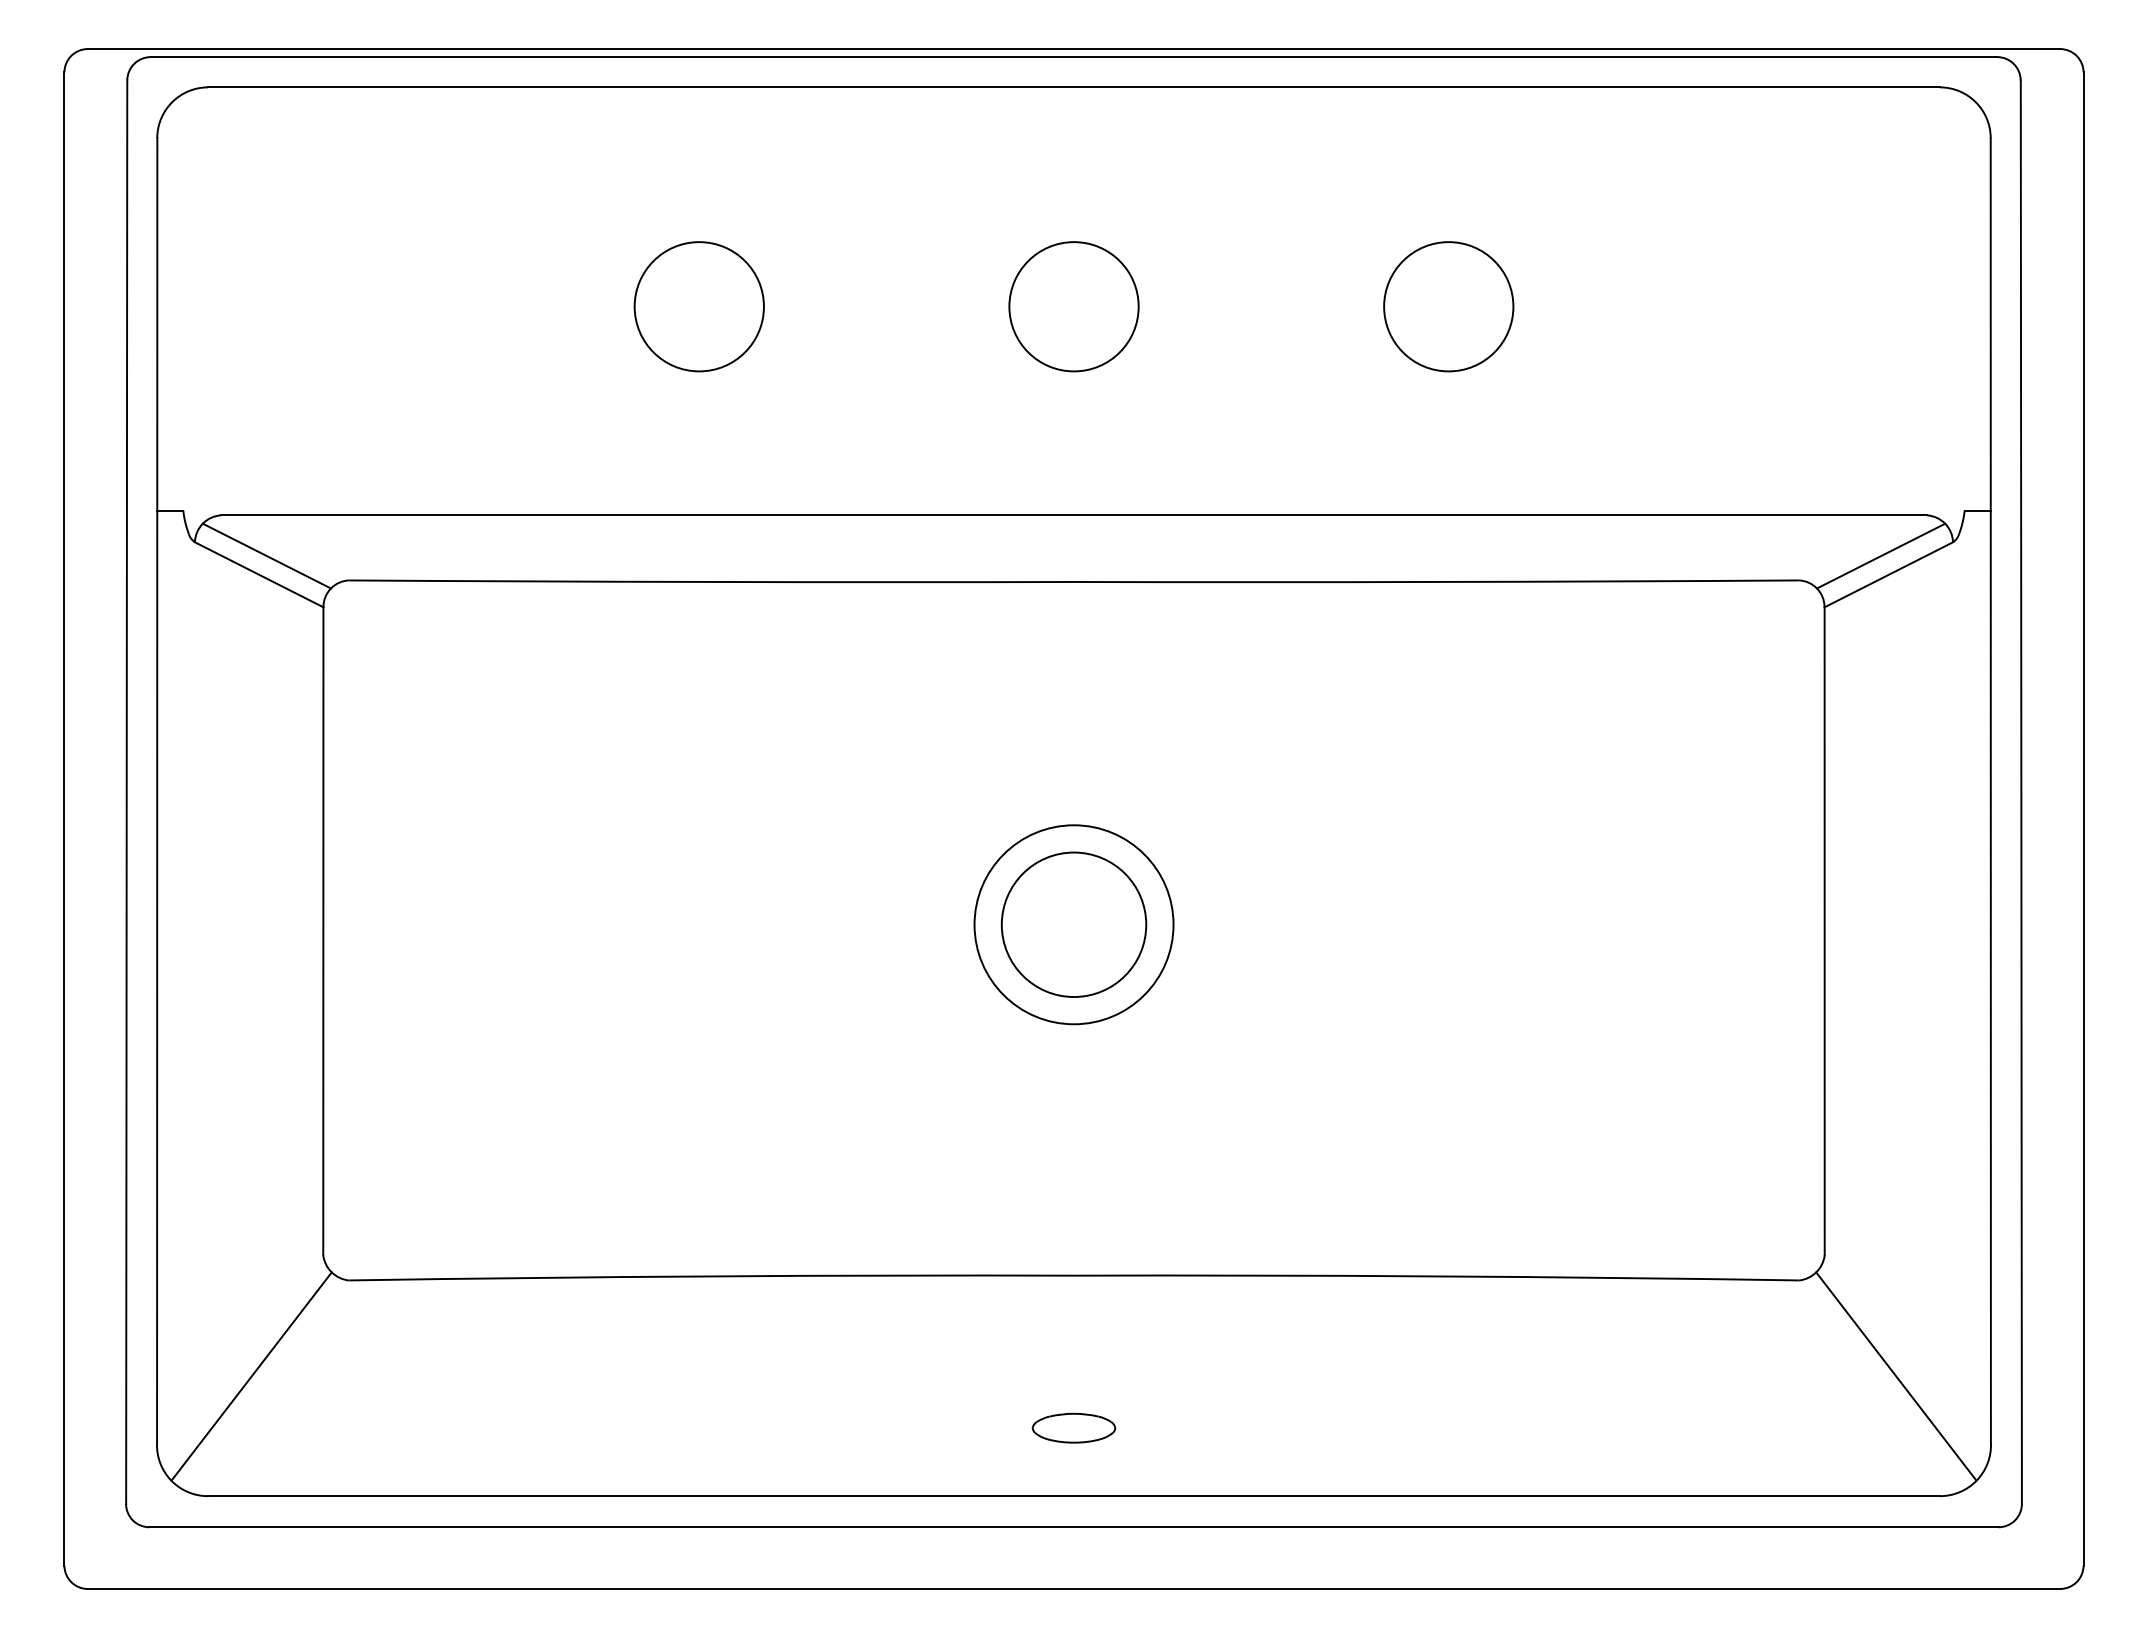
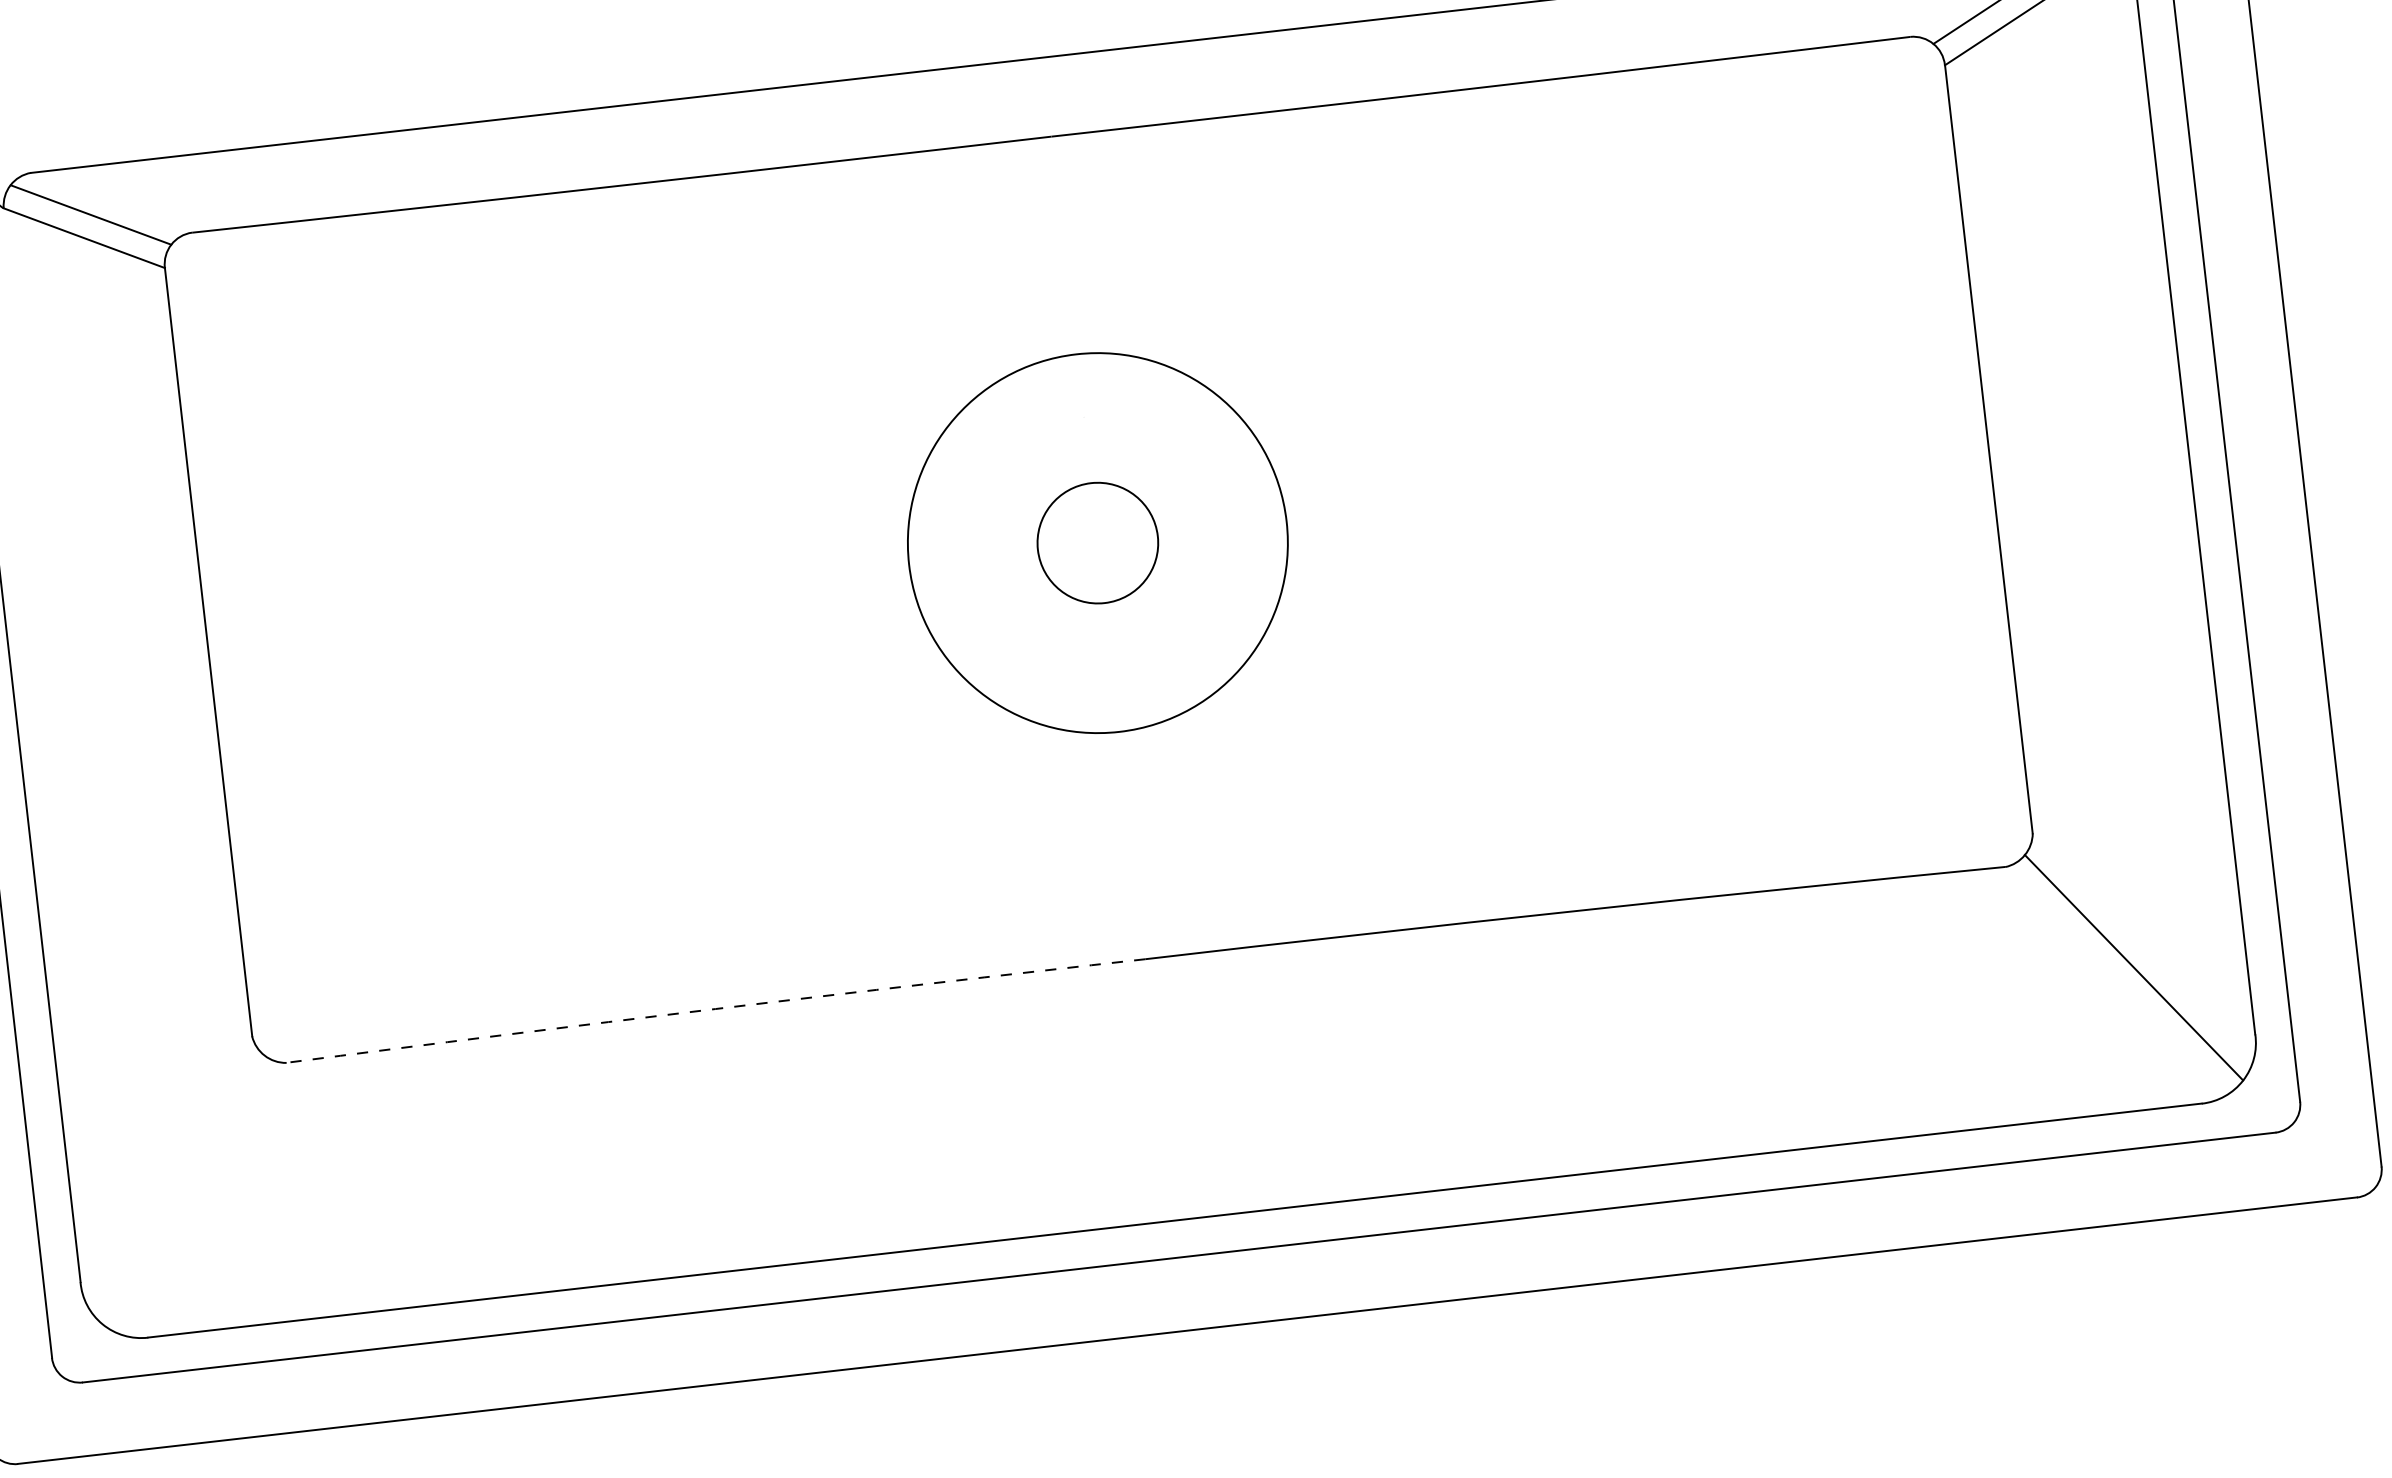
circle: (1073, 924) -> (1097, 542), size x0.7
circle: (1073, 924) -> (1097, 542), size x1.6
arc: (711, 1276) -> (715, 1009), solid -> dashed
line: (251, 1376) -> (183, 1189), removed
part: (1073, 1427) -> (1165, 1139), removed

